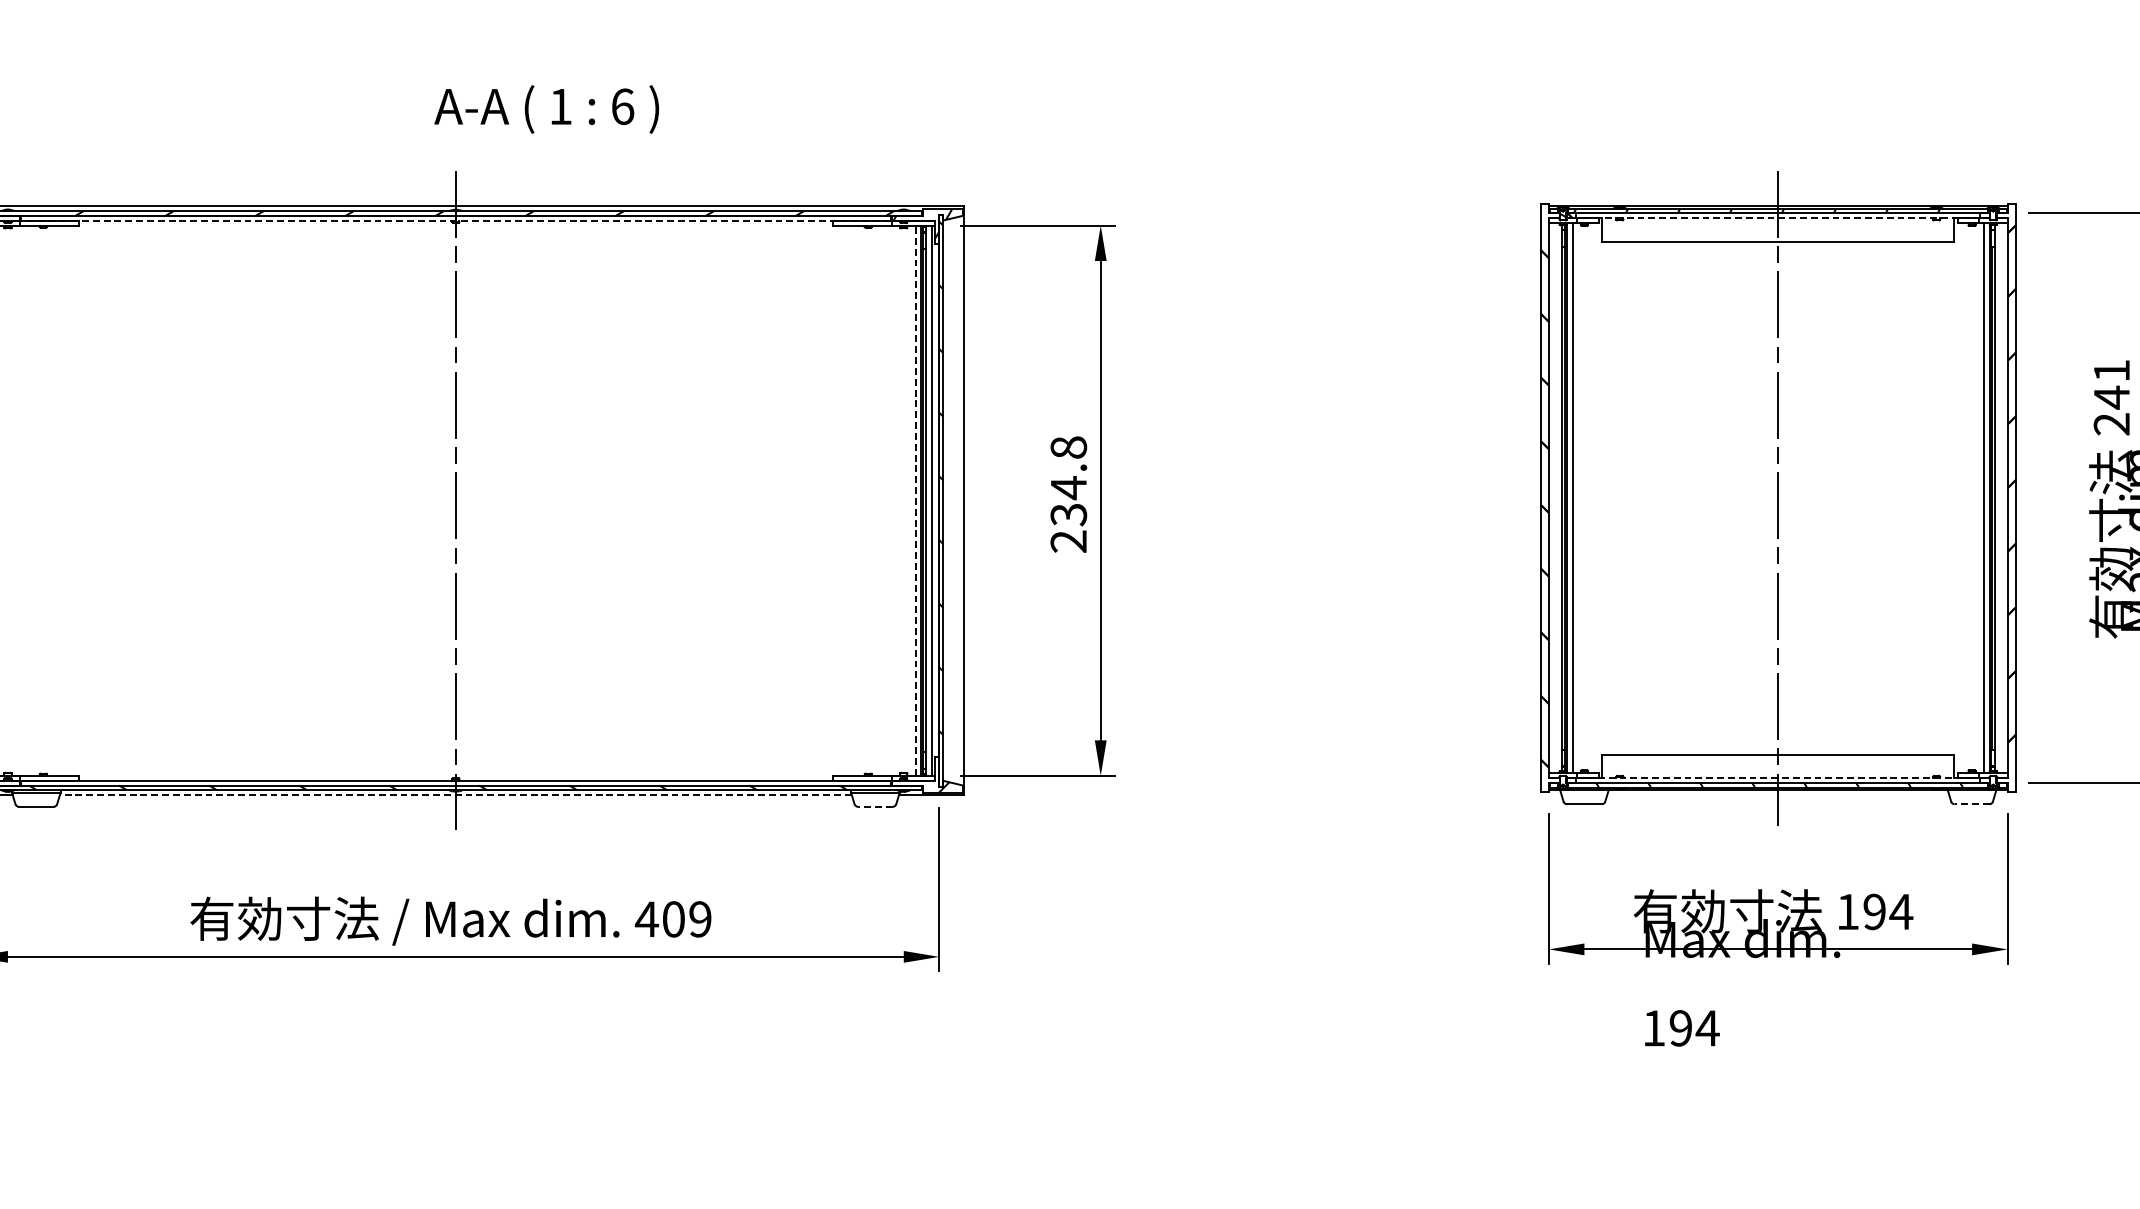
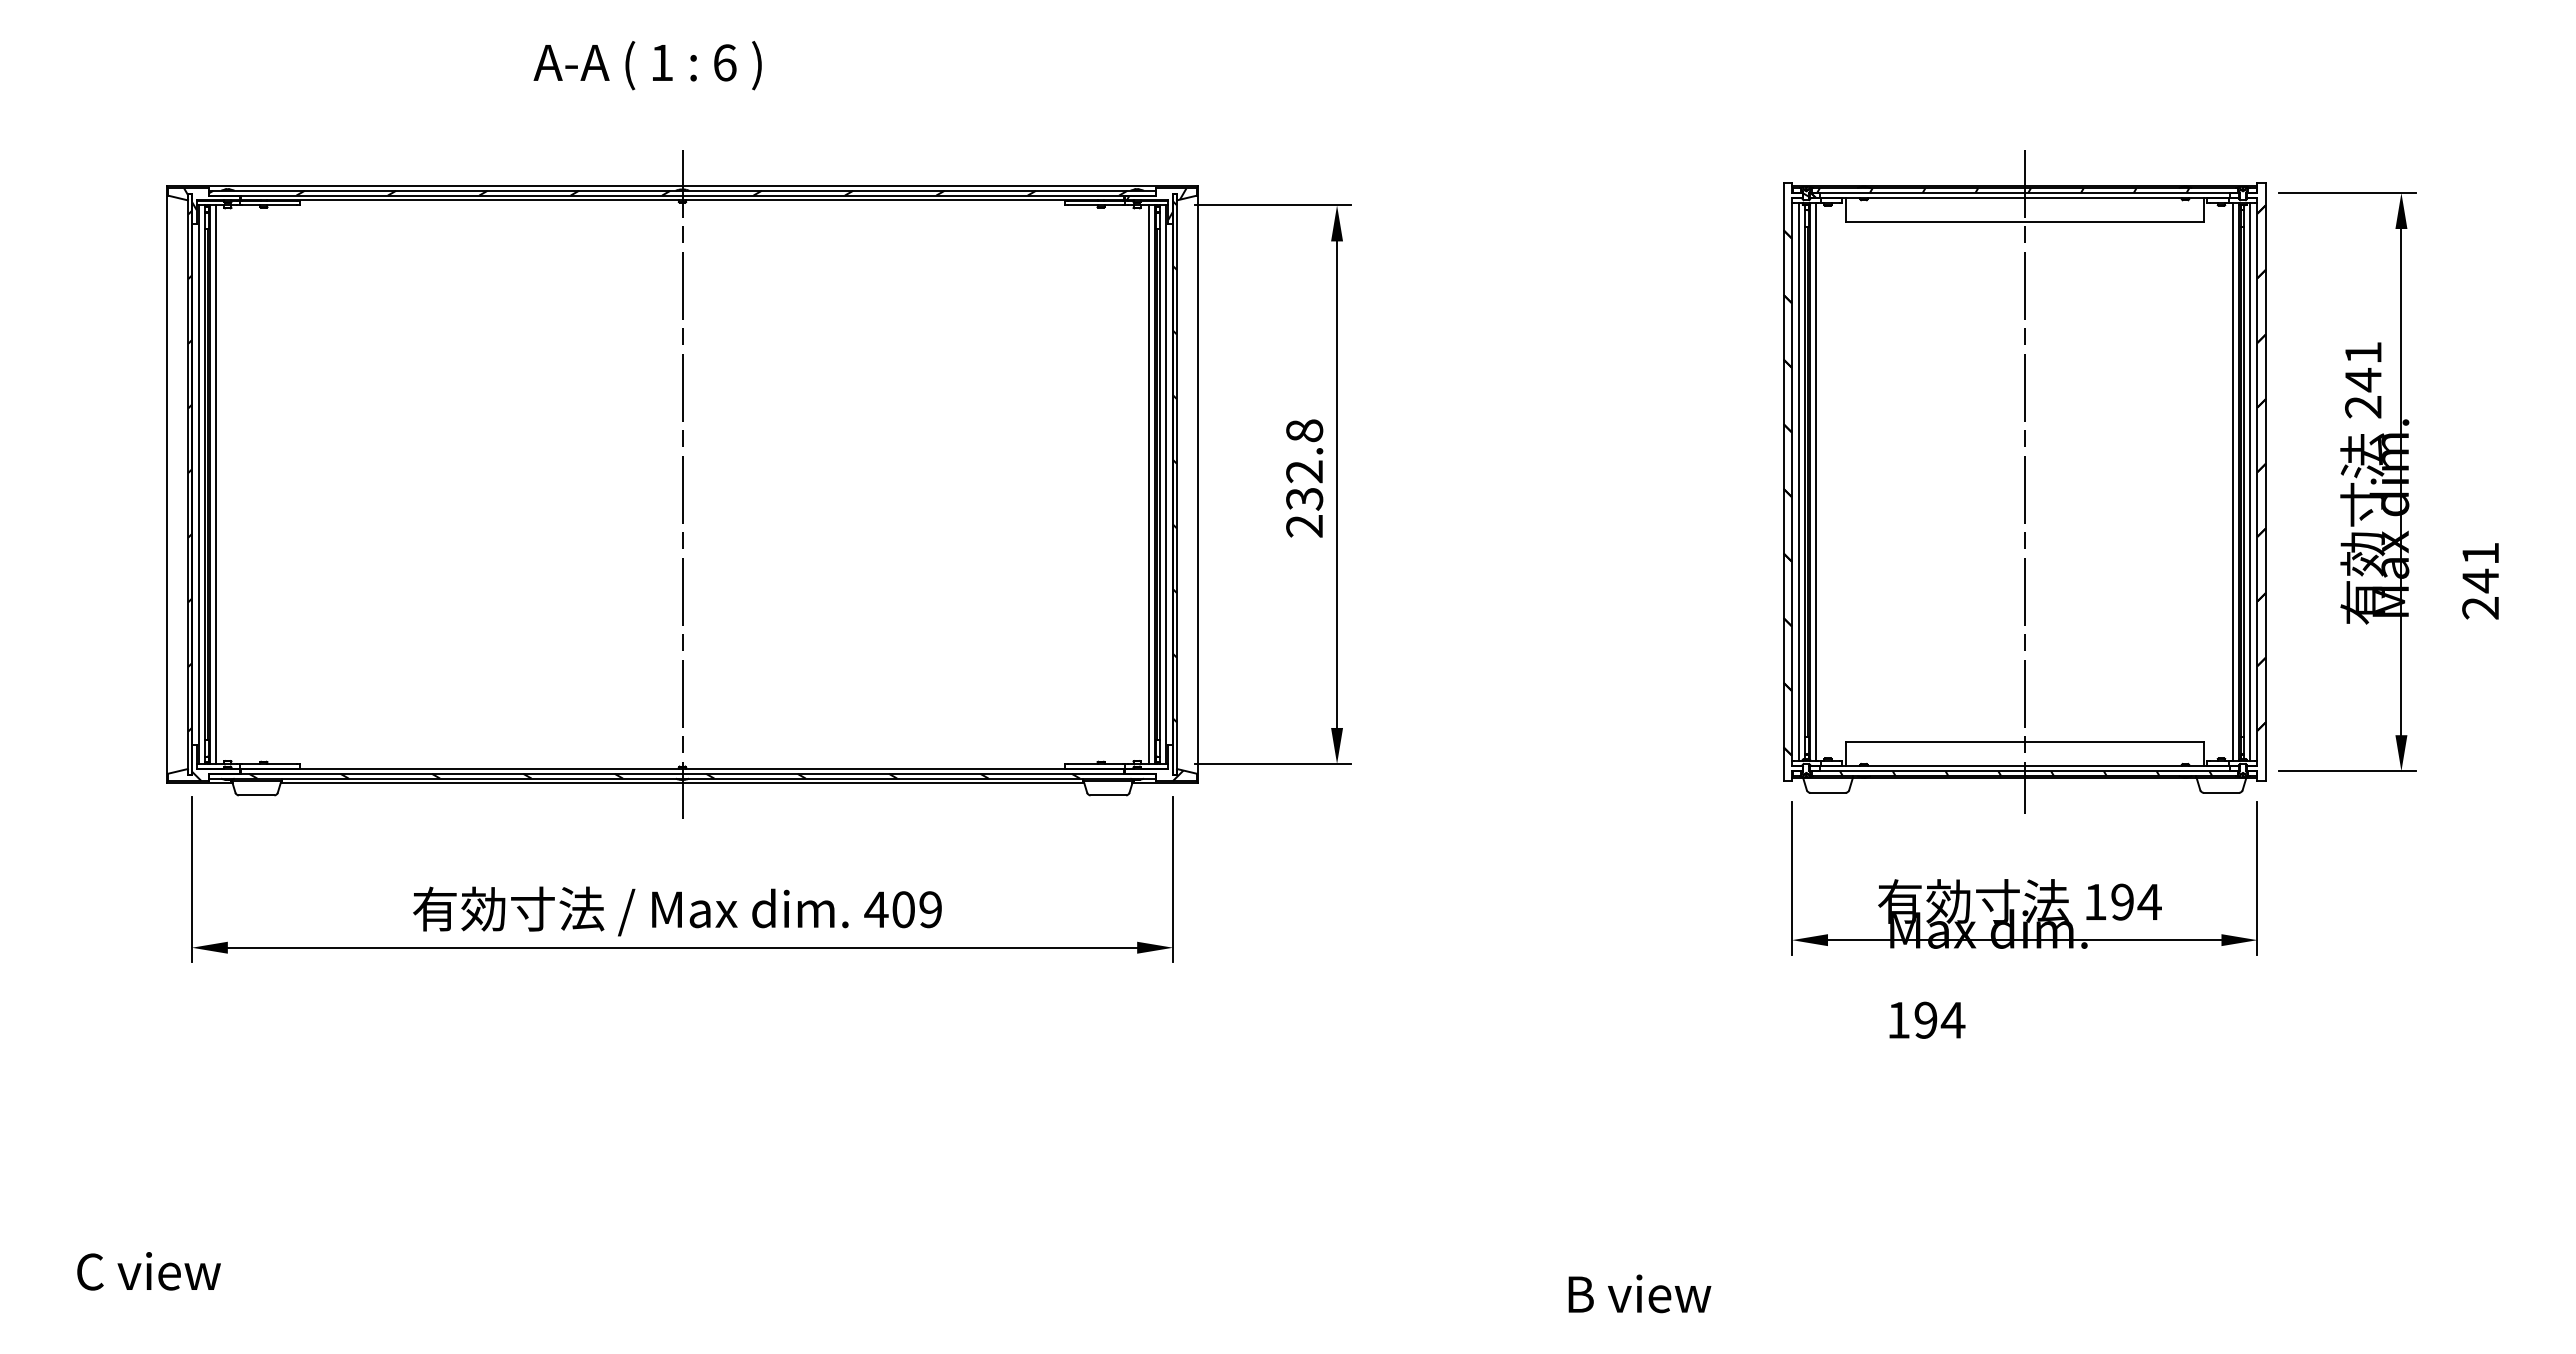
text: (546, 109) -> (647, 65), moved
line: (1778, 217) -> (2024, 197), dashed -> solid
line: (455, 220) -> (682, 200), dashed -> solid
text: (1068, 487) -> (1304, 471), 234.8 -> 232.8
line: (1556, 497) -> (1799, 481), added
line: (2000, 497) -> (2250, 481), added
line: (915, 500) -> (1149, 484), dashed -> solid
line: (1778, 778) -> (2025, 766), dashed -> solid
line: (455, 795) -> (682, 783), dashed -> solid
line: (1972, 803) -> (2221, 792), dashed -> solid
line: (875, 806) -> (1108, 795), dashed -> solid

